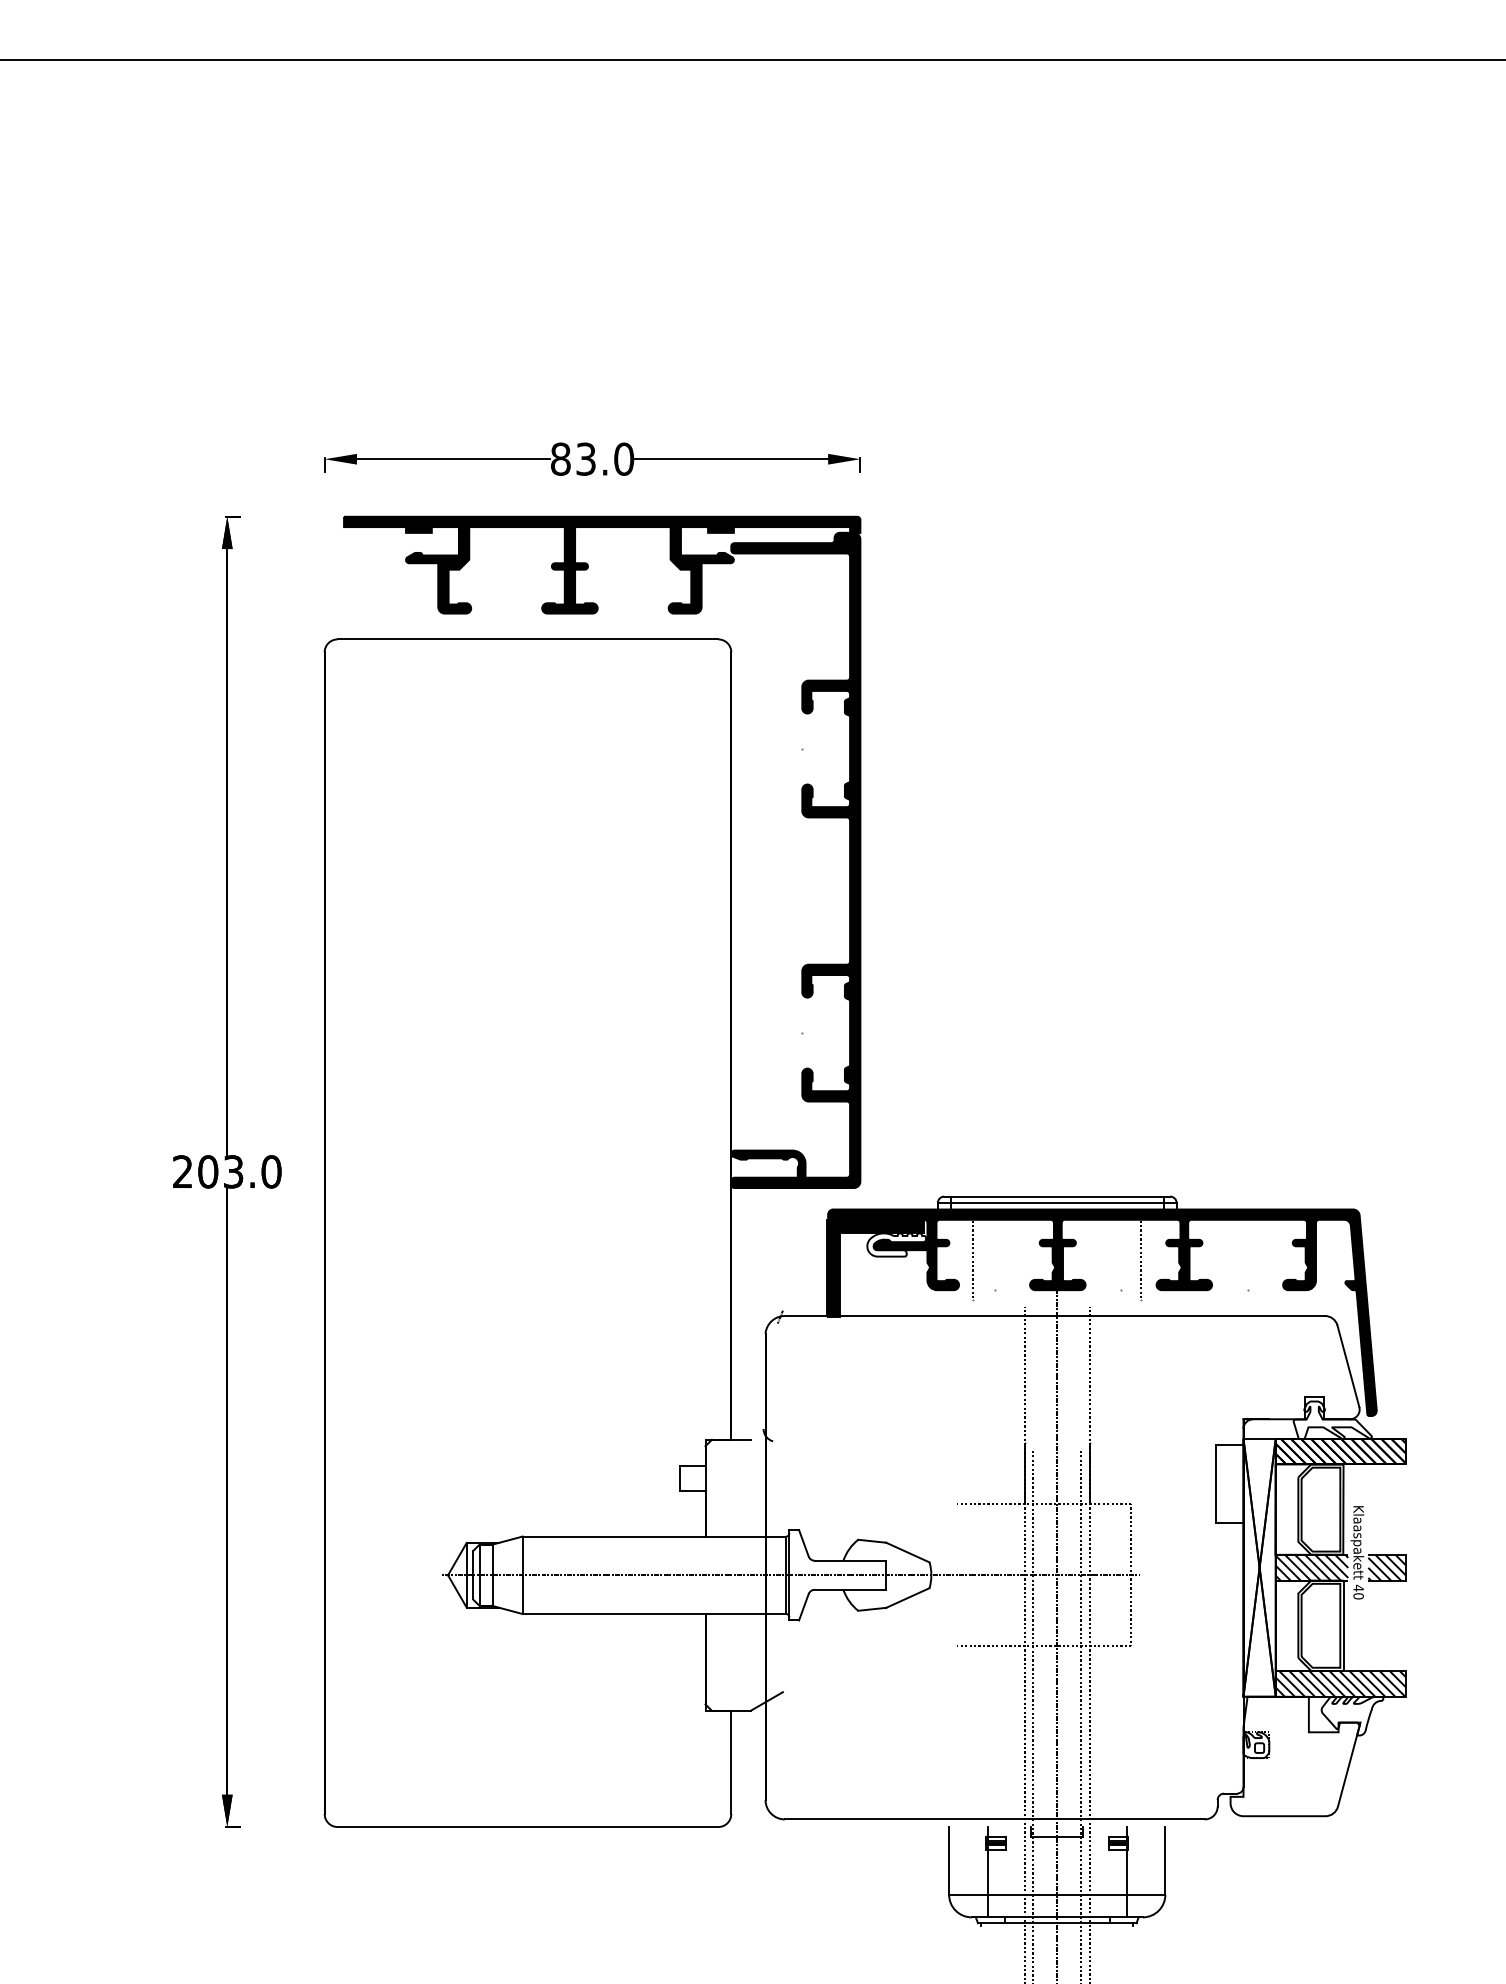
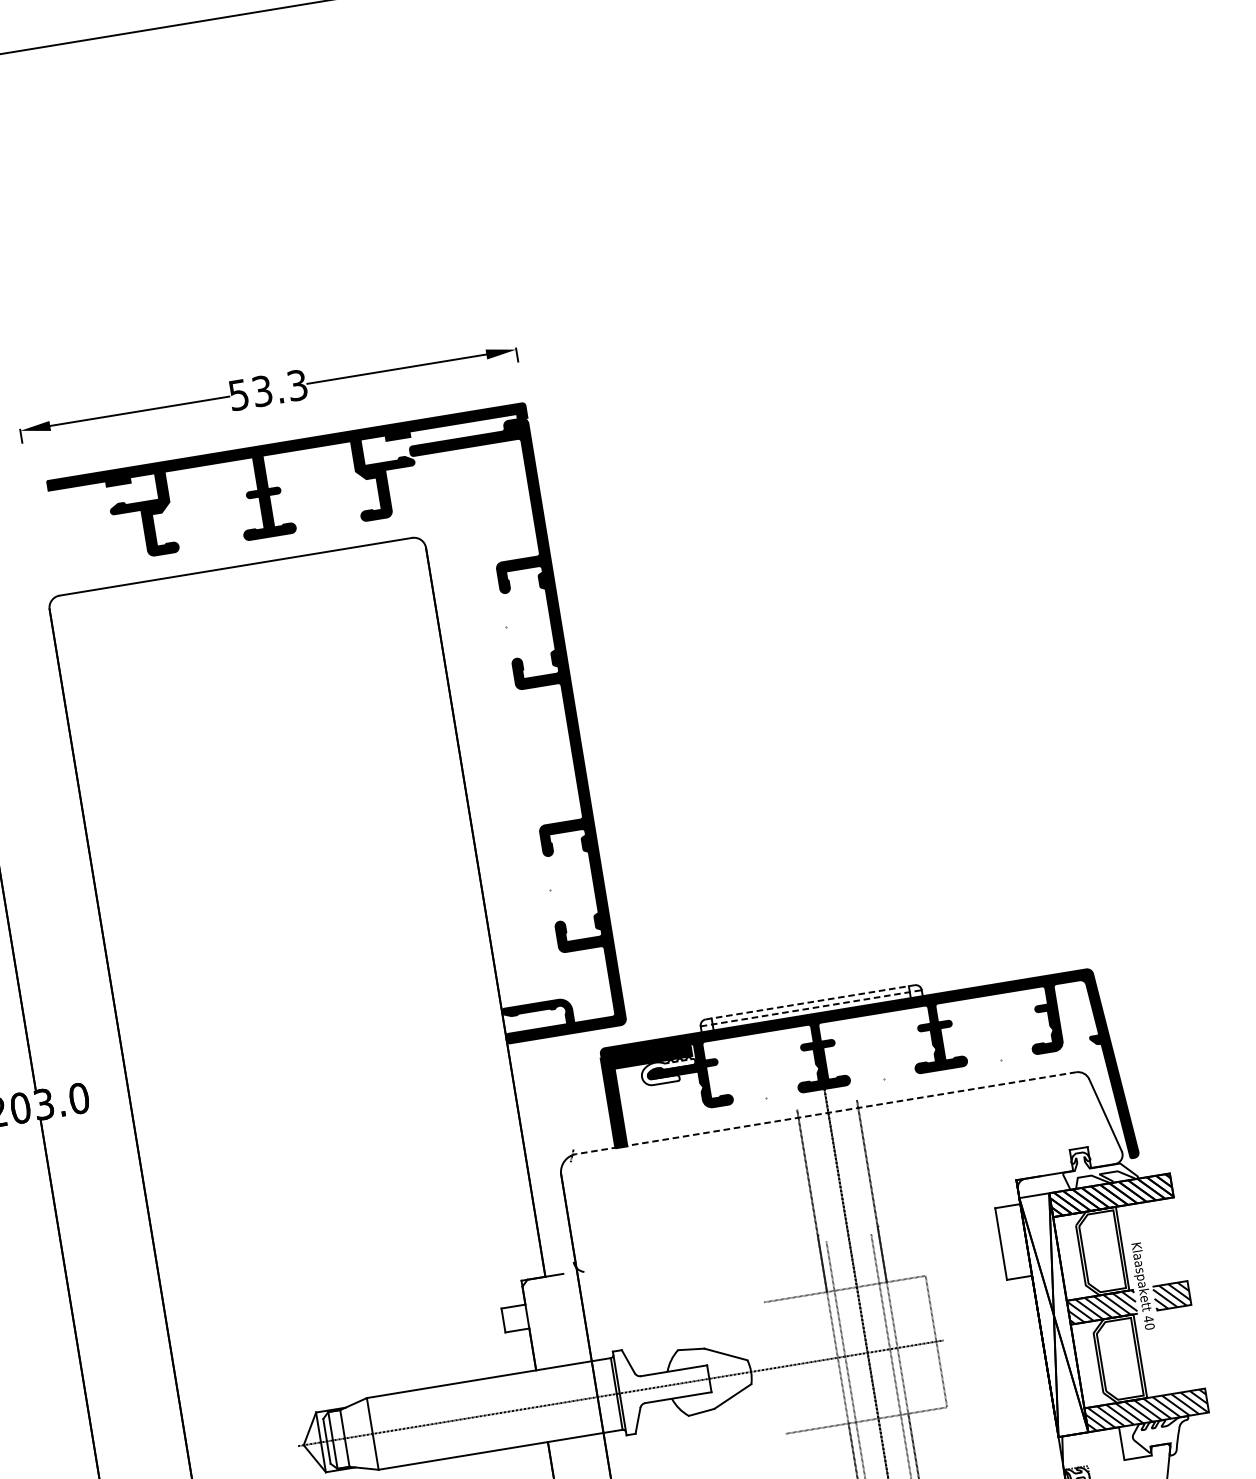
text: (592, 458) -> (268, 389), 83.0 -> 53.3
line: (1057, 1196) -> (810, 1002), solid -> dashed
line: (1057, 1203) -> (811, 1008), solid -> dashed
line: (973, 1254) -> (741, 1068), removed
line: (1141, 1254) -> (897, 1043), removed
line: (1054, 1316) -> (825, 1113), solid -> dashed

